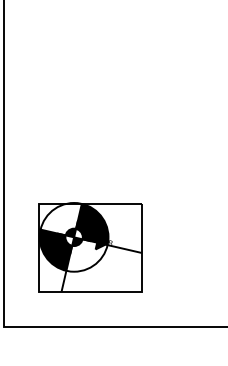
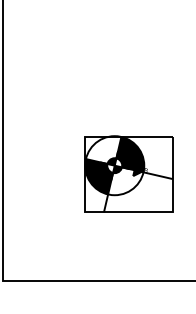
part: (90, 246) -> (128, 173), moved

